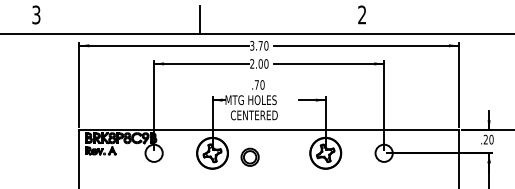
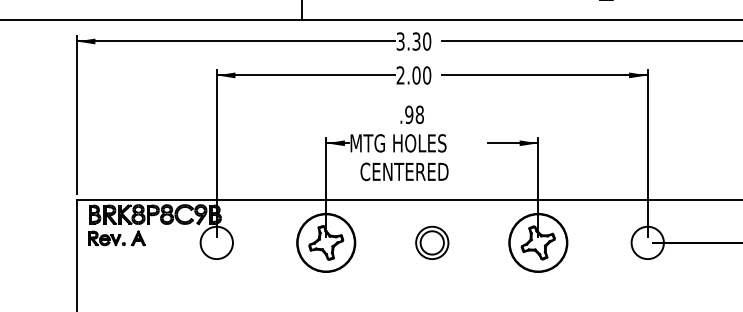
text: (260, 45) -> (416, 40), 3.70 -> 3.30
text: (259, 84) -> (414, 113), .70 -> .98
part: (249, 156) -> (431, 241), moved

